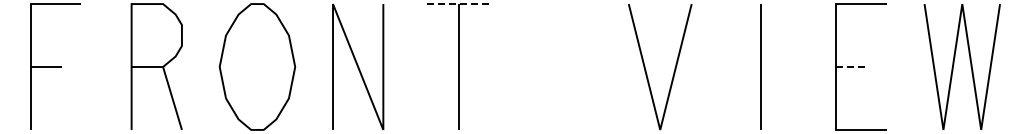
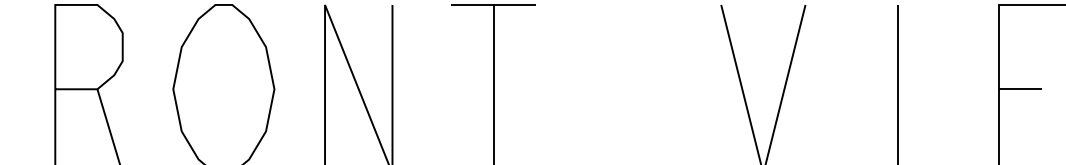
line: (459, 4) -> (494, 5), dashed -> solid
line: (852, 67) -> (1020, 89), dashed -> solid

